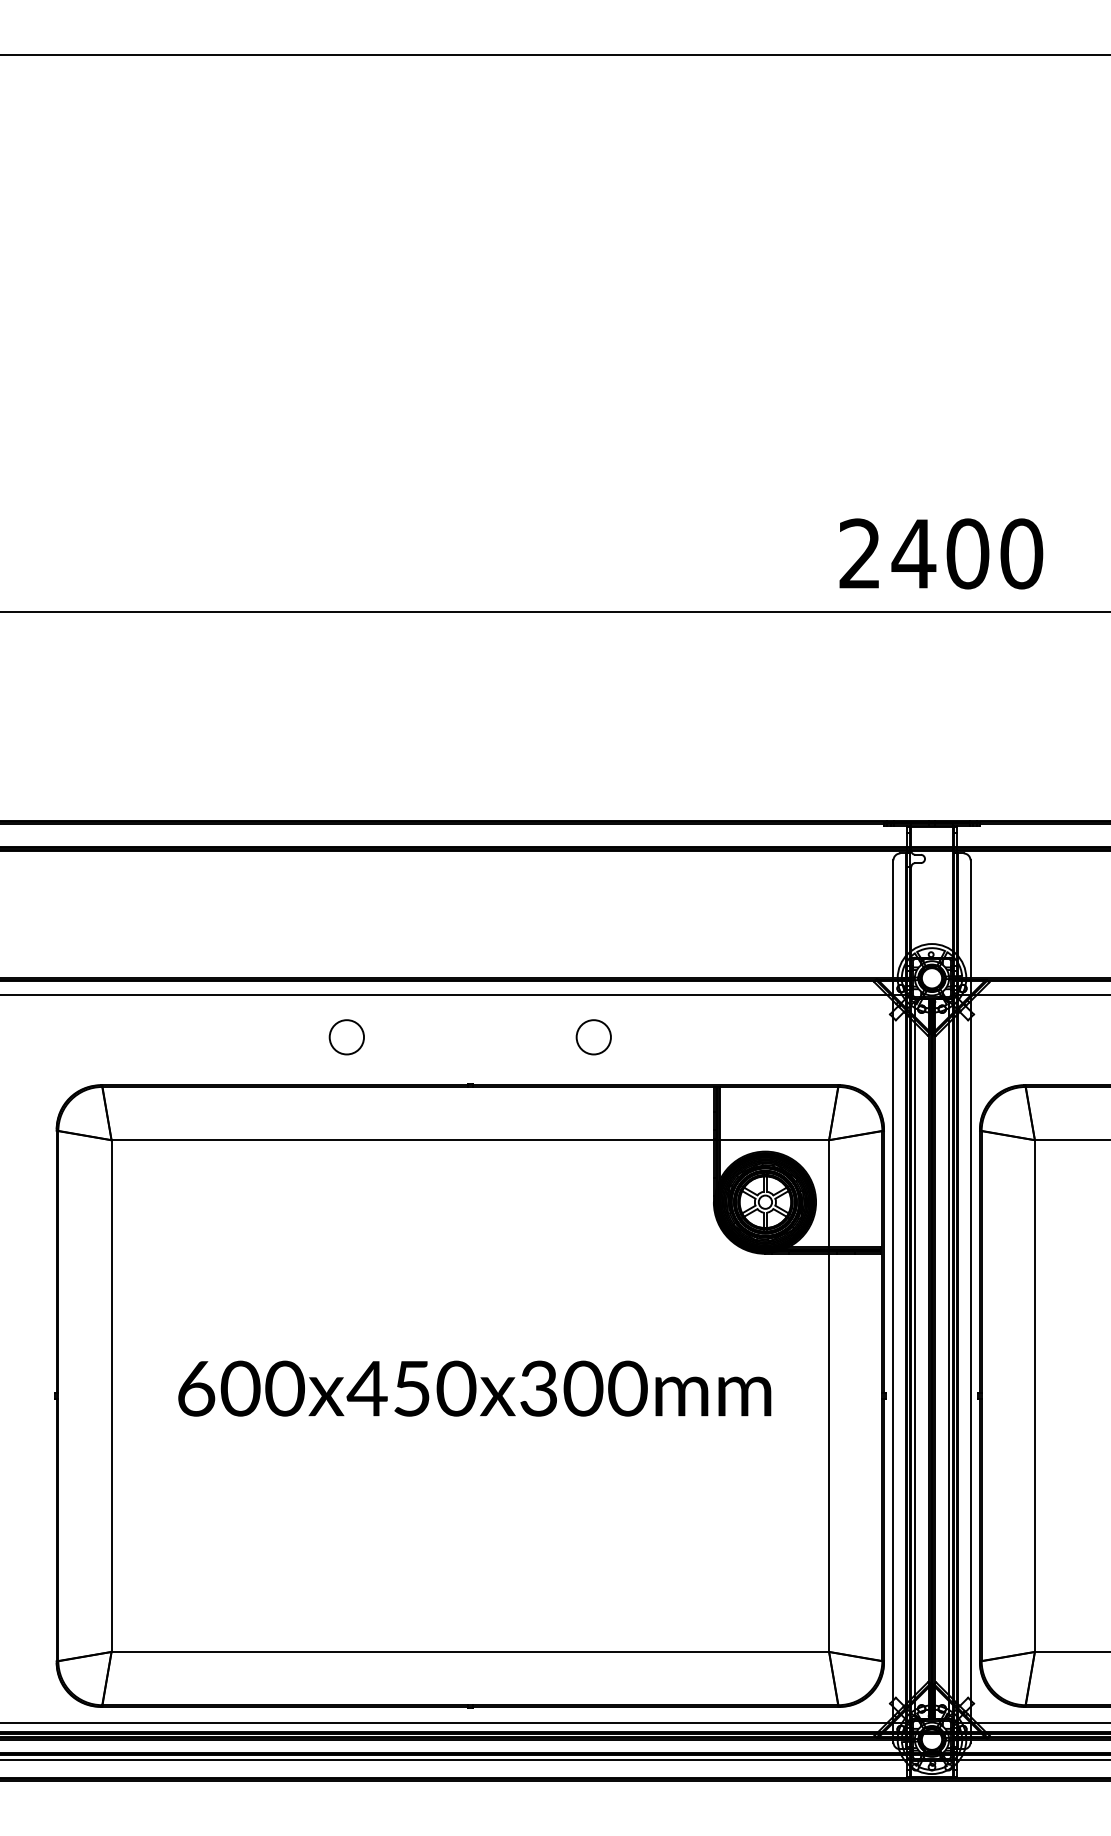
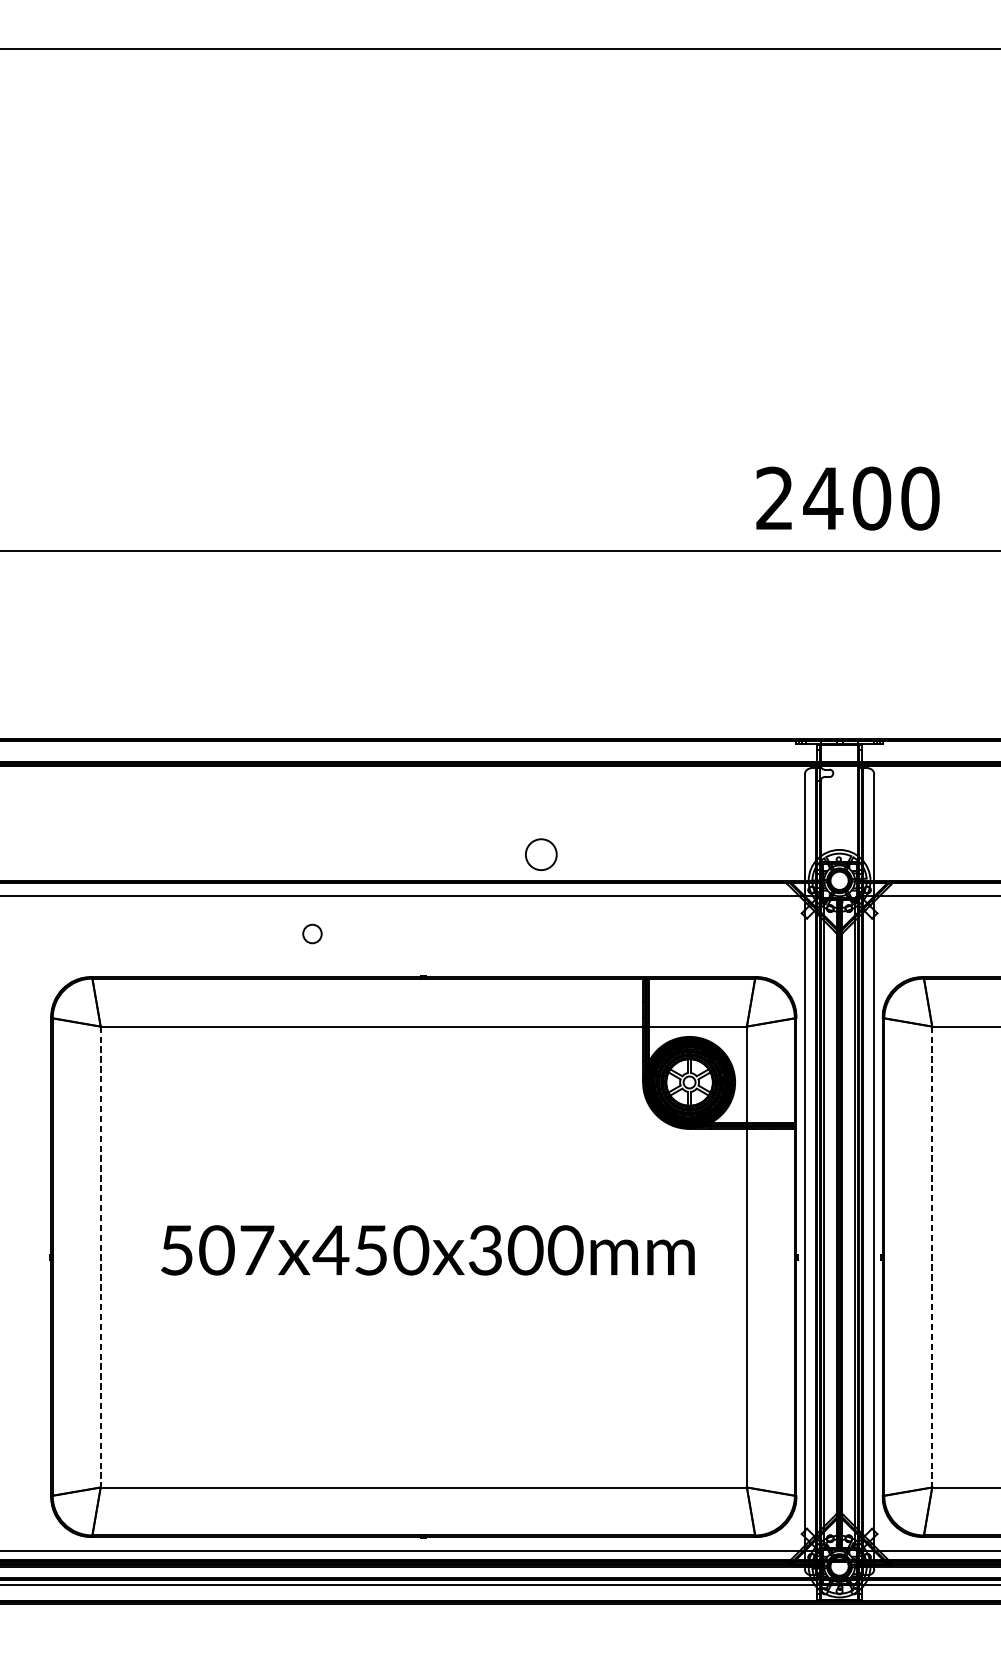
circle: (346, 1037) -> (312, 934), size x0.6
circle: (593, 1037) -> (541, 854), moved
text: (241, 1388) -> (217, 1250), 600x450x300mm -> 507x450x300mm
line: (111, 1396) -> (100, 1257), solid -> dashed
line: (1034, 1396) -> (931, 1257), solid -> dashed

